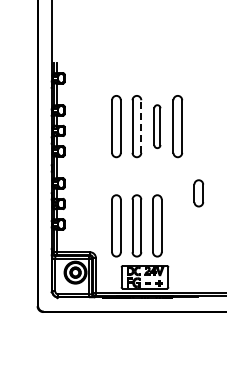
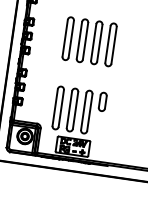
line: (141, 126) -> (85, 41), dashed -> solid
part: (157, 126) -> (96, 42), size x1.43
part: (198, 193) -> (102, 102), moved

